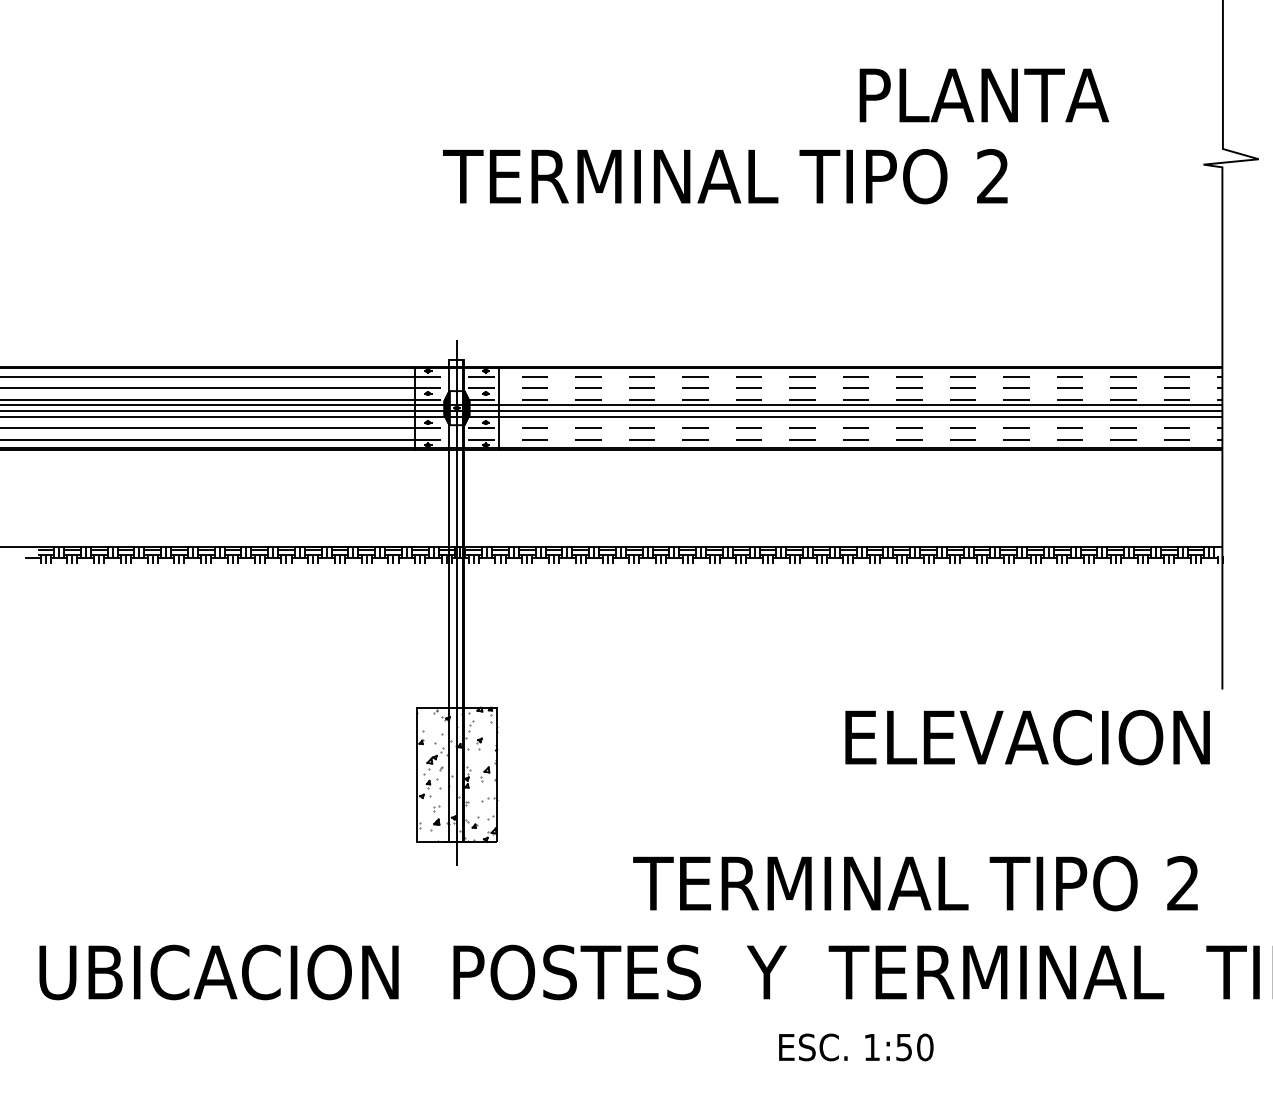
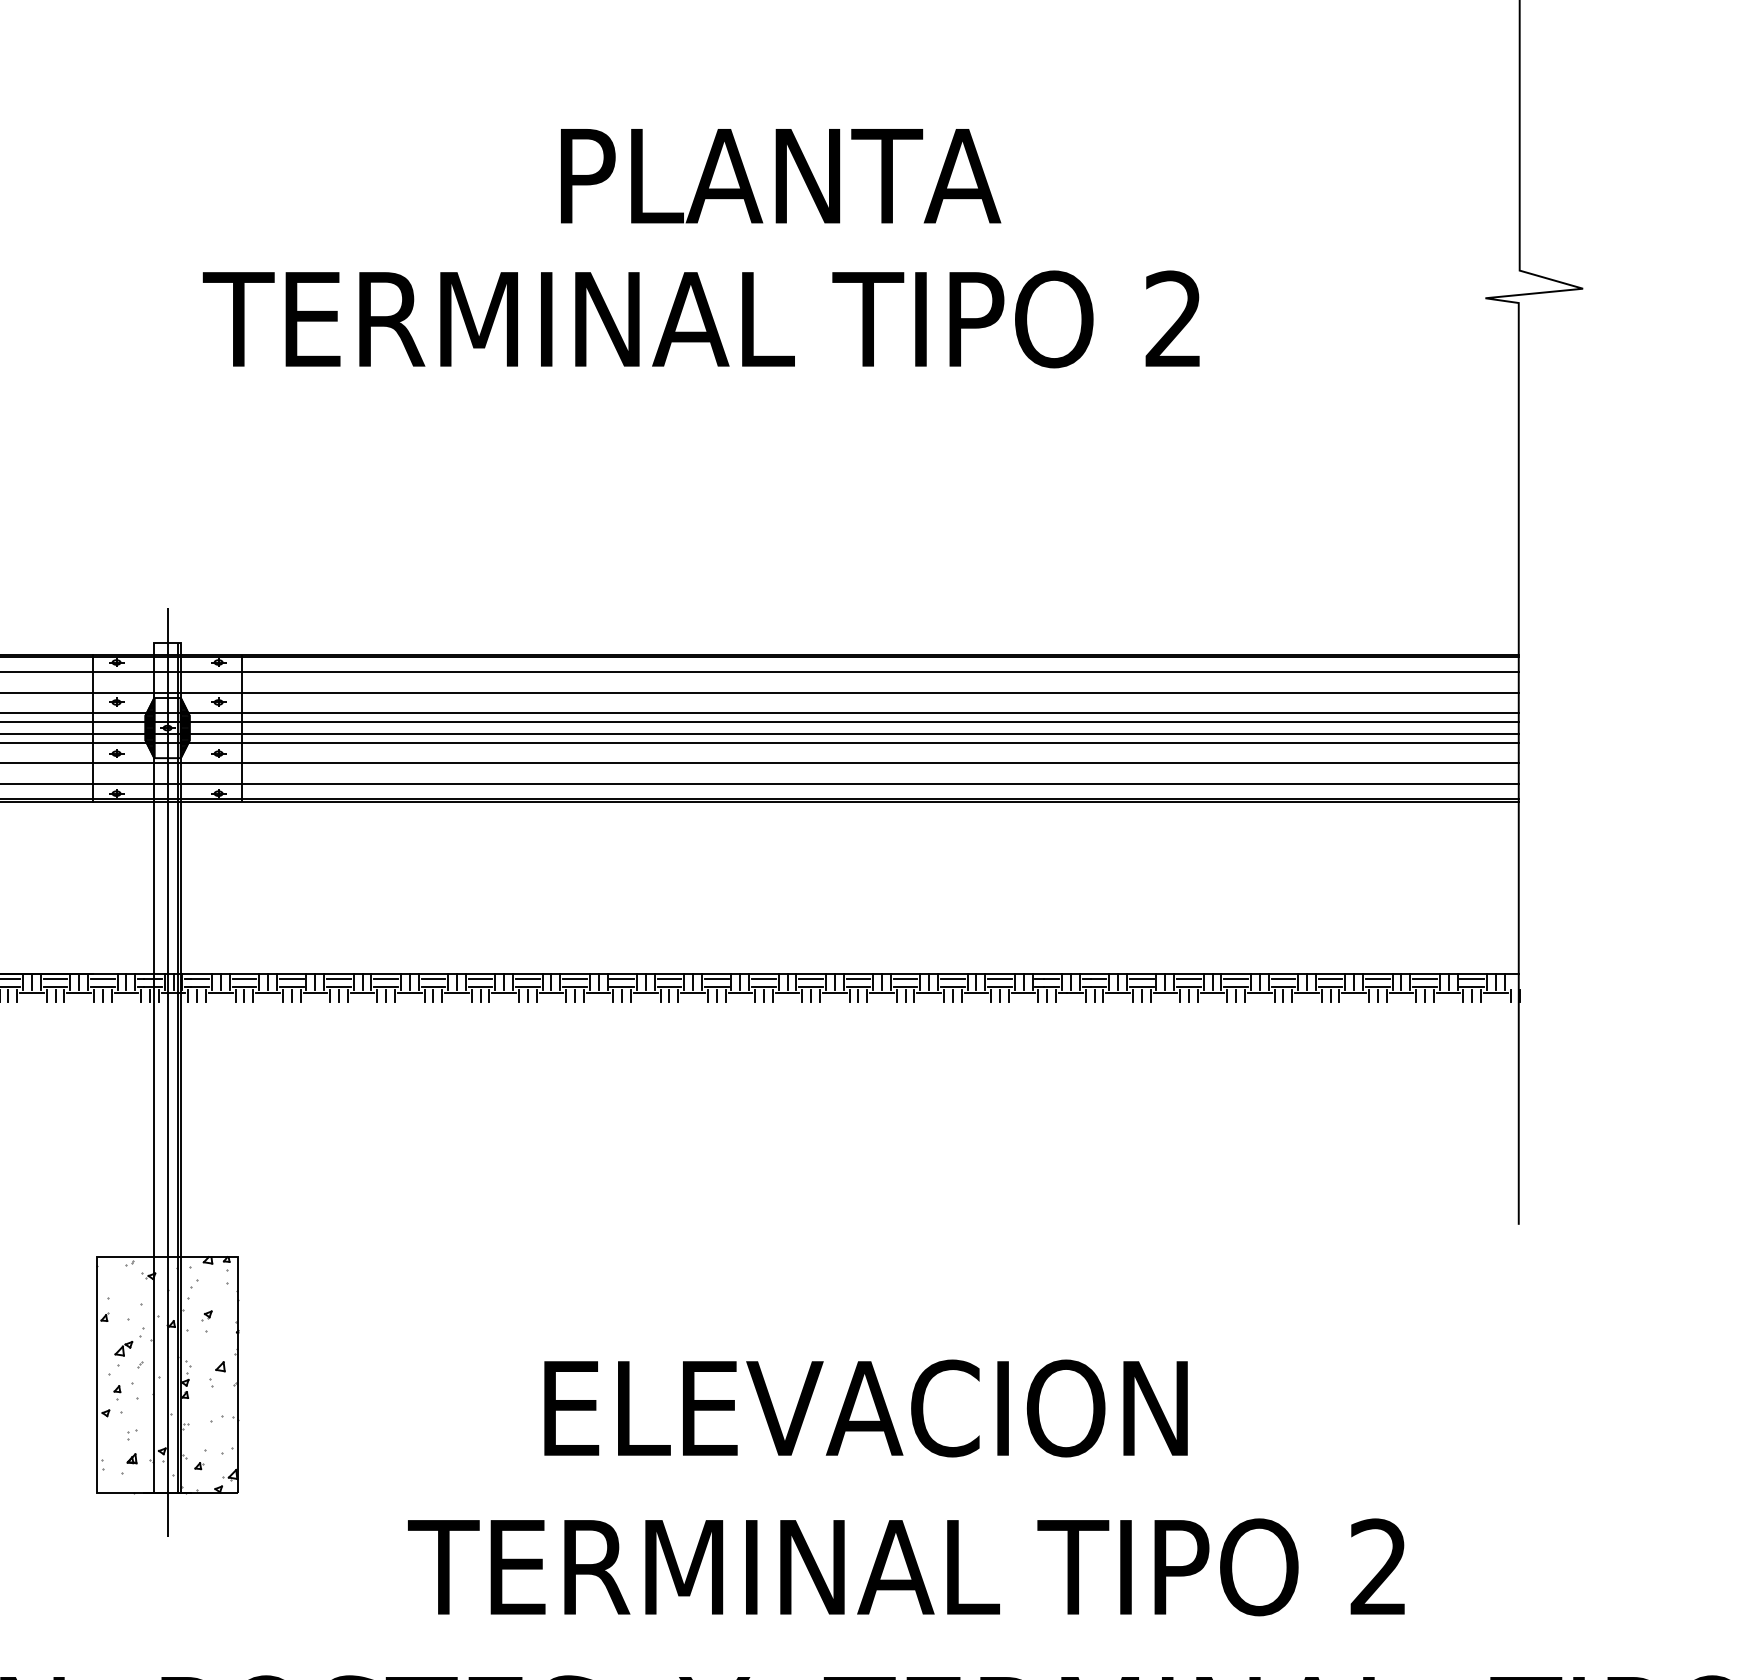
text: (984, 95) -> (781, 176), moved
text: (725, 176) -> (701, 319), moved
line: (818, 376) -> (805, 672), dashed -> solid
line: (818, 388) -> (805, 693), dashed -> solid
line: (818, 399) -> (805, 712), dashed -> solid
line: (818, 428) -> (805, 763), dashed -> solid
line: (818, 439) -> (805, 783), dashed -> solid
text: (1027, 737) -> (865, 1408), moved
text: (915, 883) -> (906, 1567), moved

